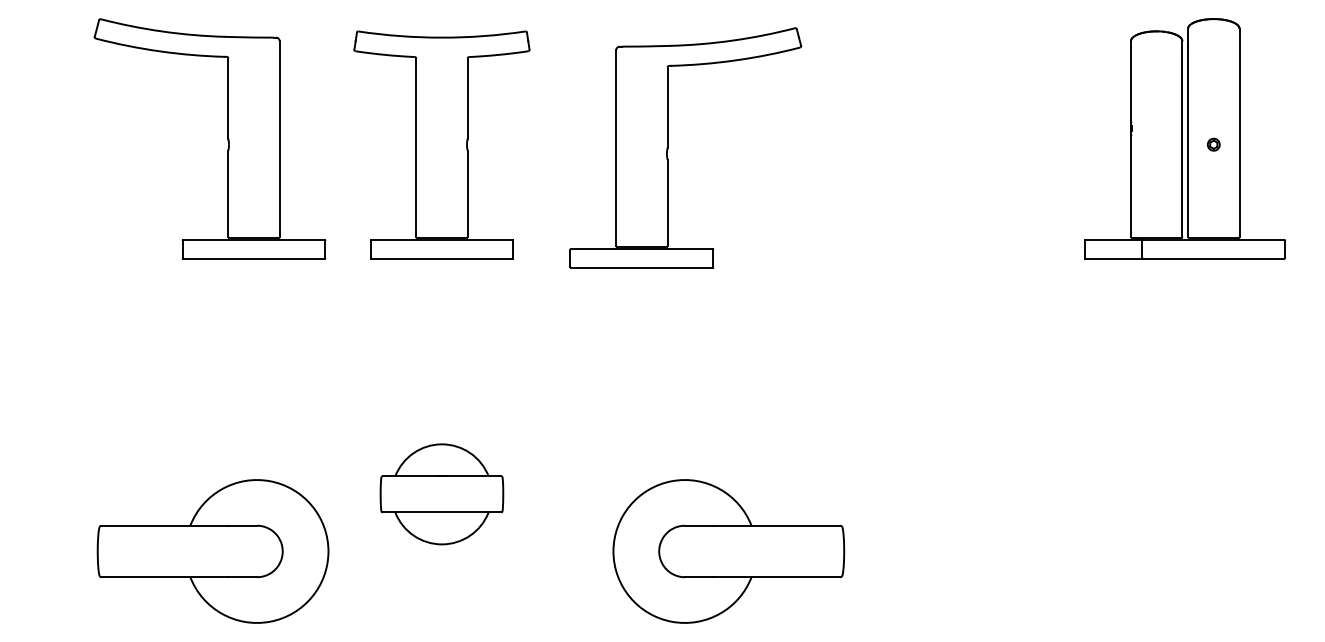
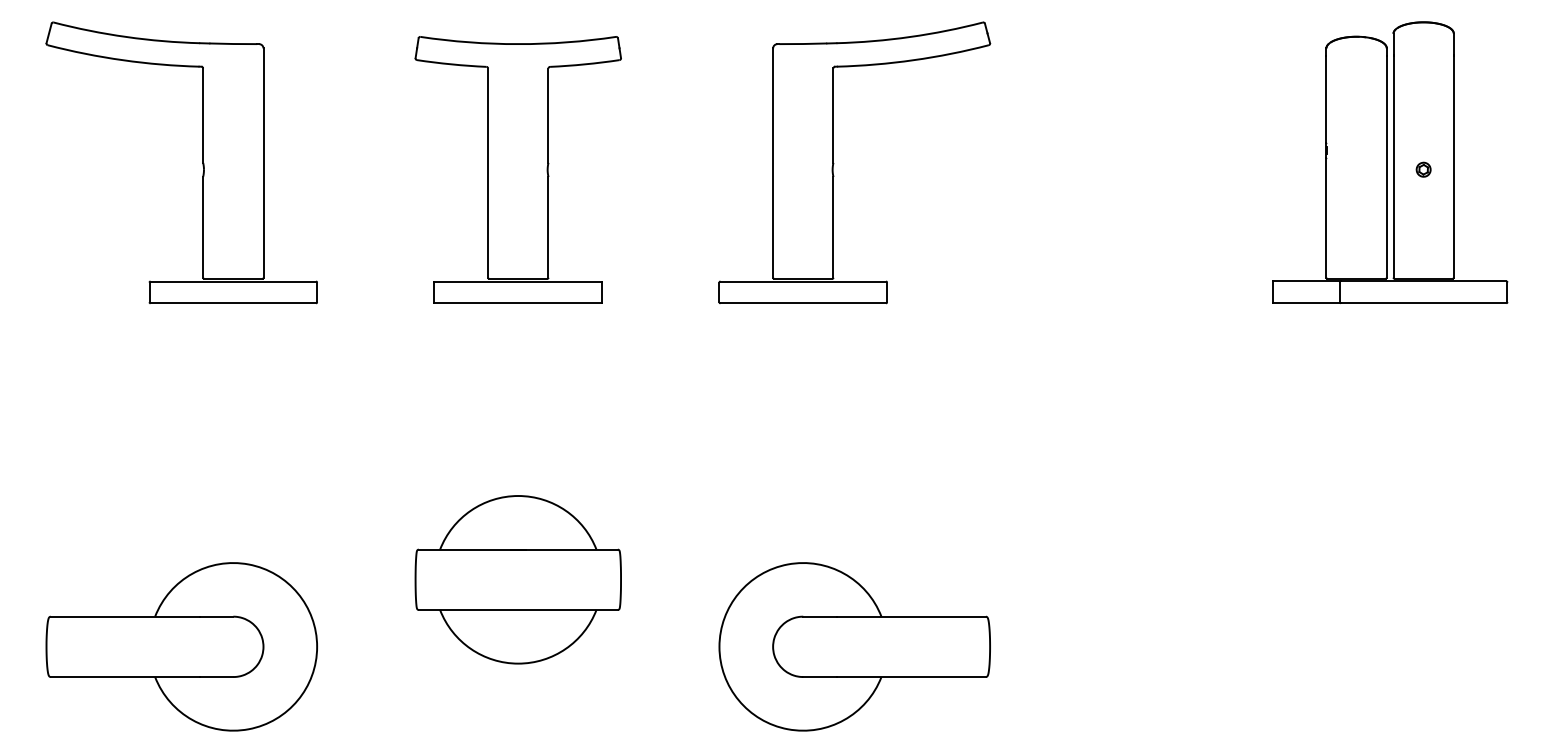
part: (227, 138) -> (202, 162), moved
part: (668, 147) -> (834, 162), moved
part: (441, 494) -> (517, 580), size x1.43
part: (212, 551) -> (181, 646), moved

